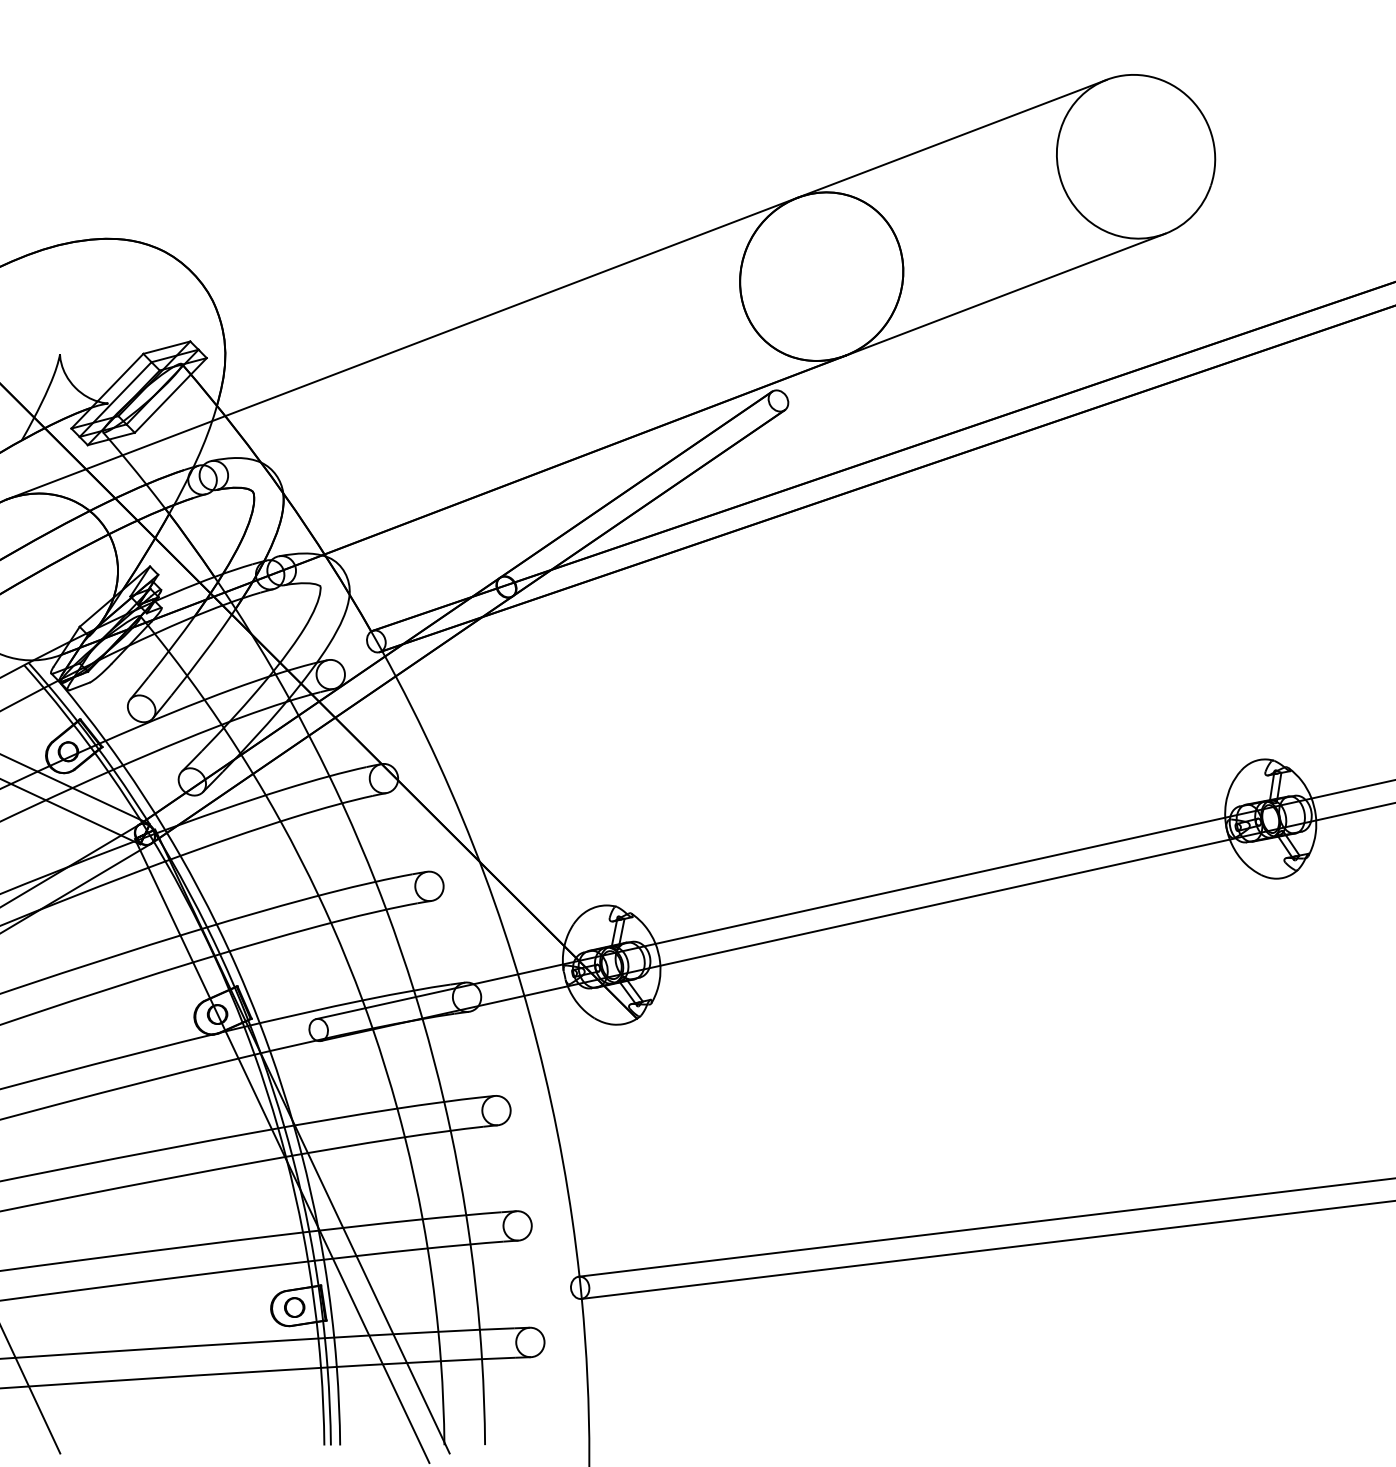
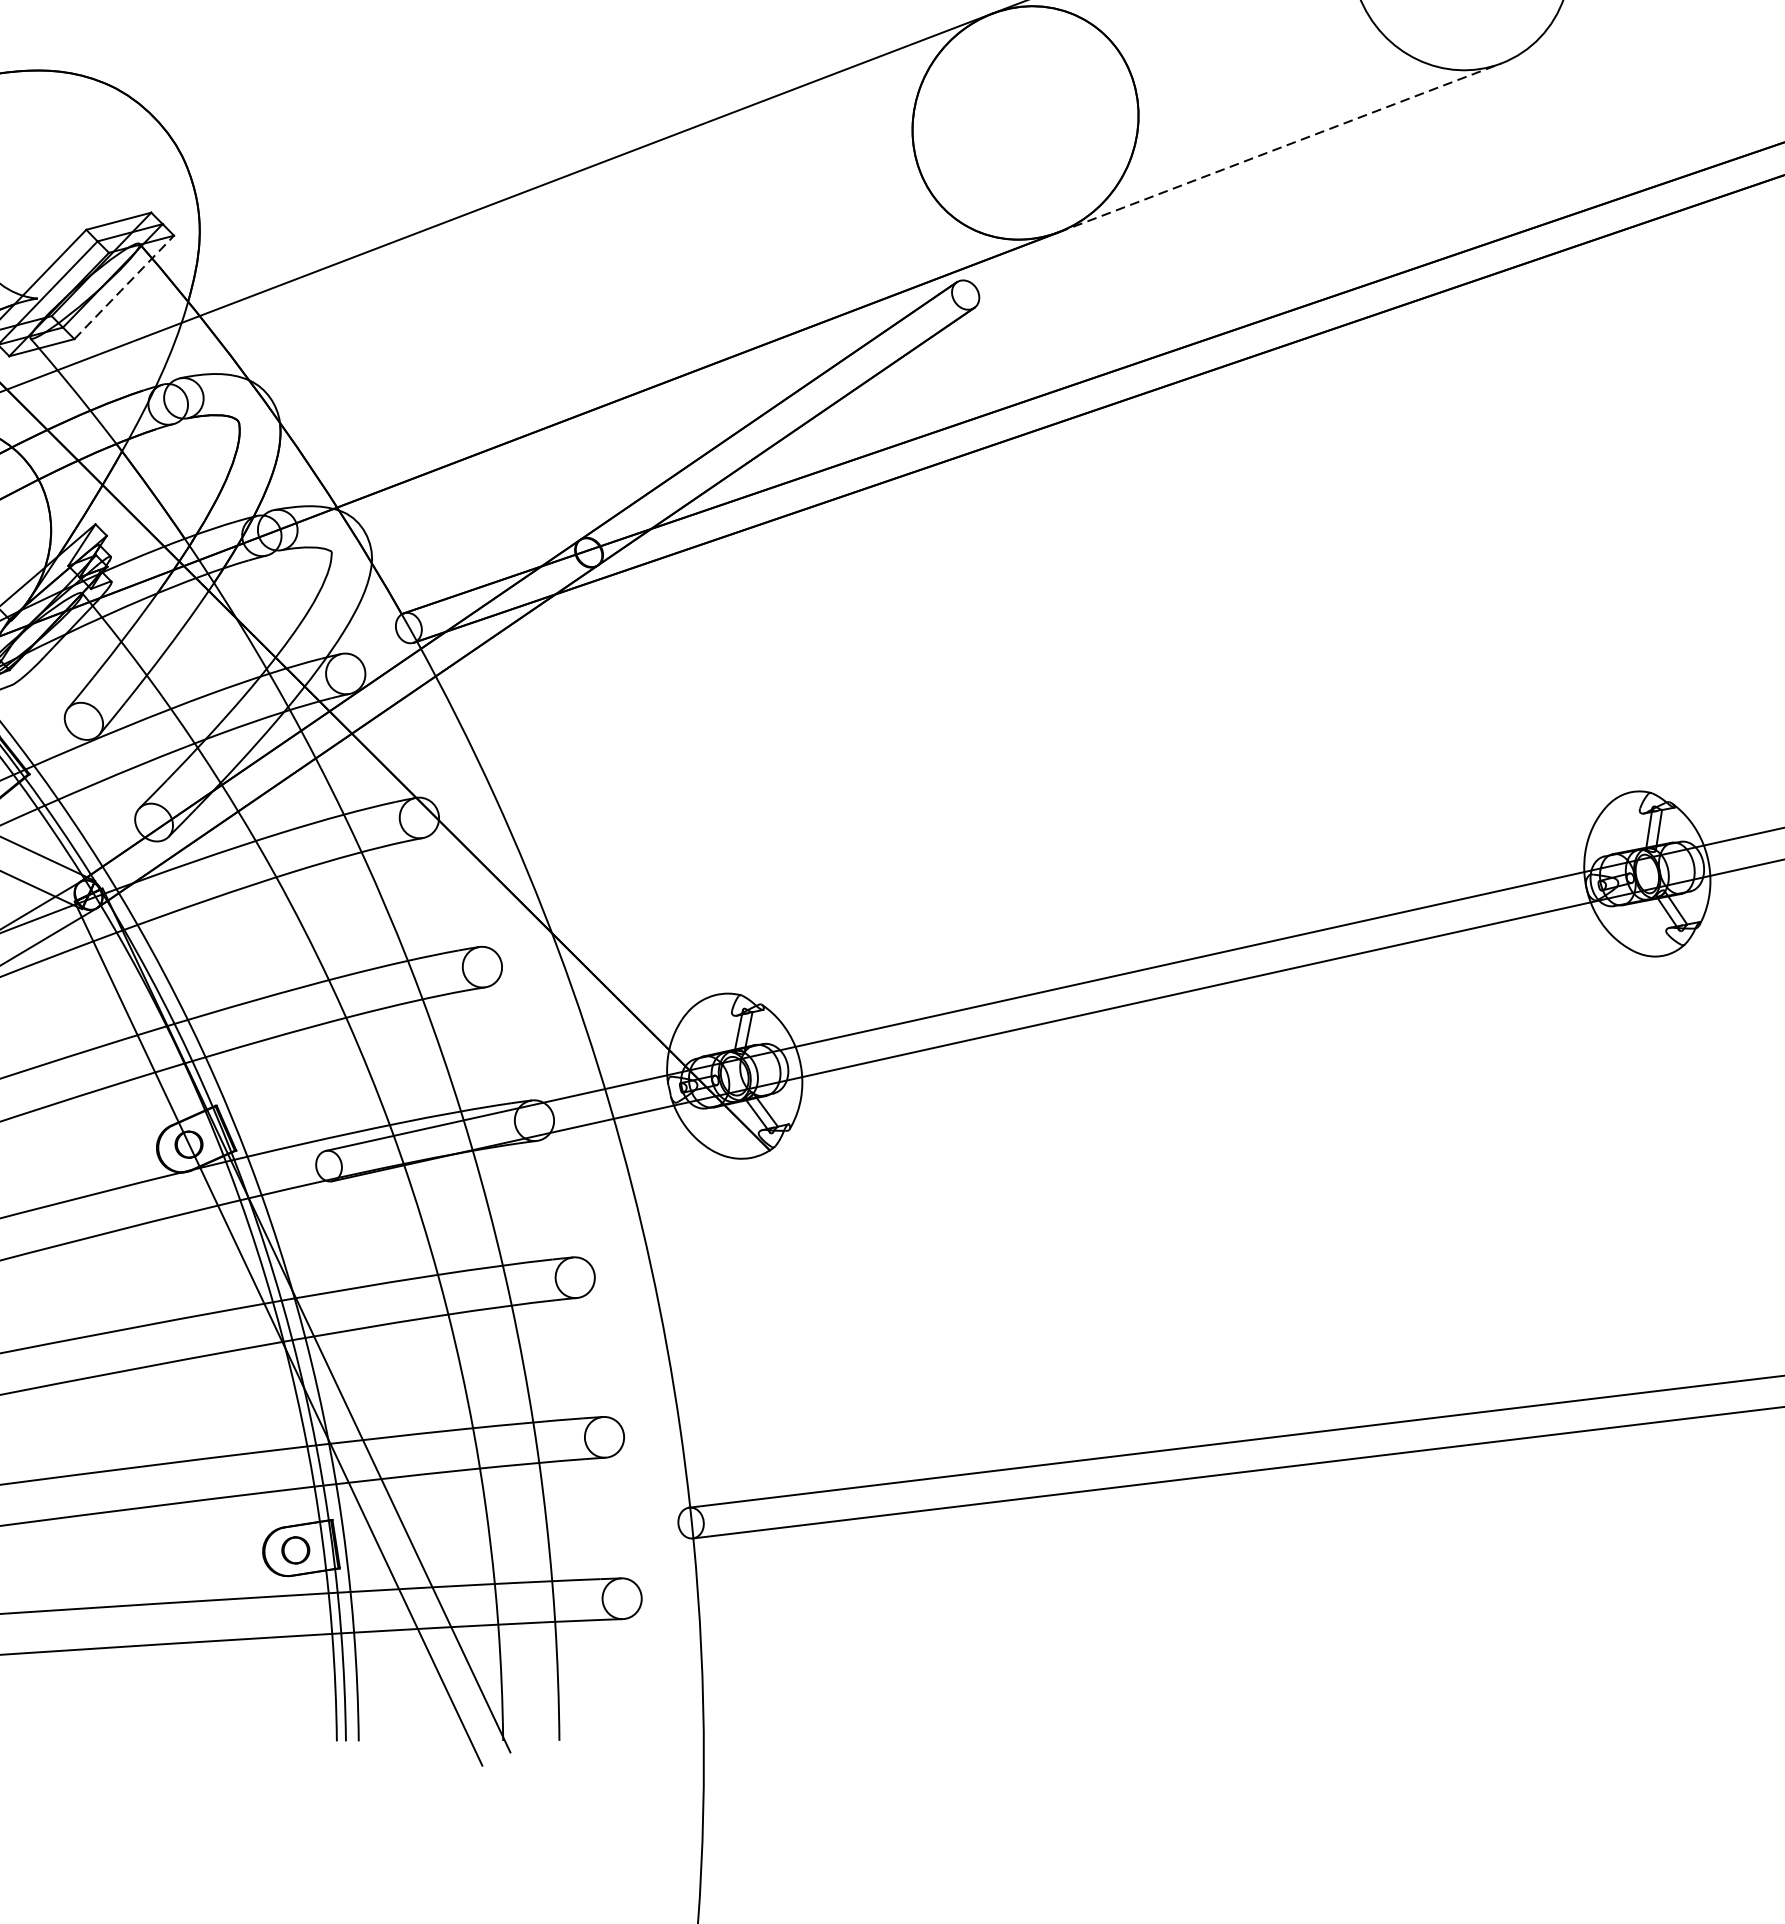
line: (1006, 294) -> (1281, 147), solid -> dashed
line: (170, 395) -> (123, 287), solid -> dashed

